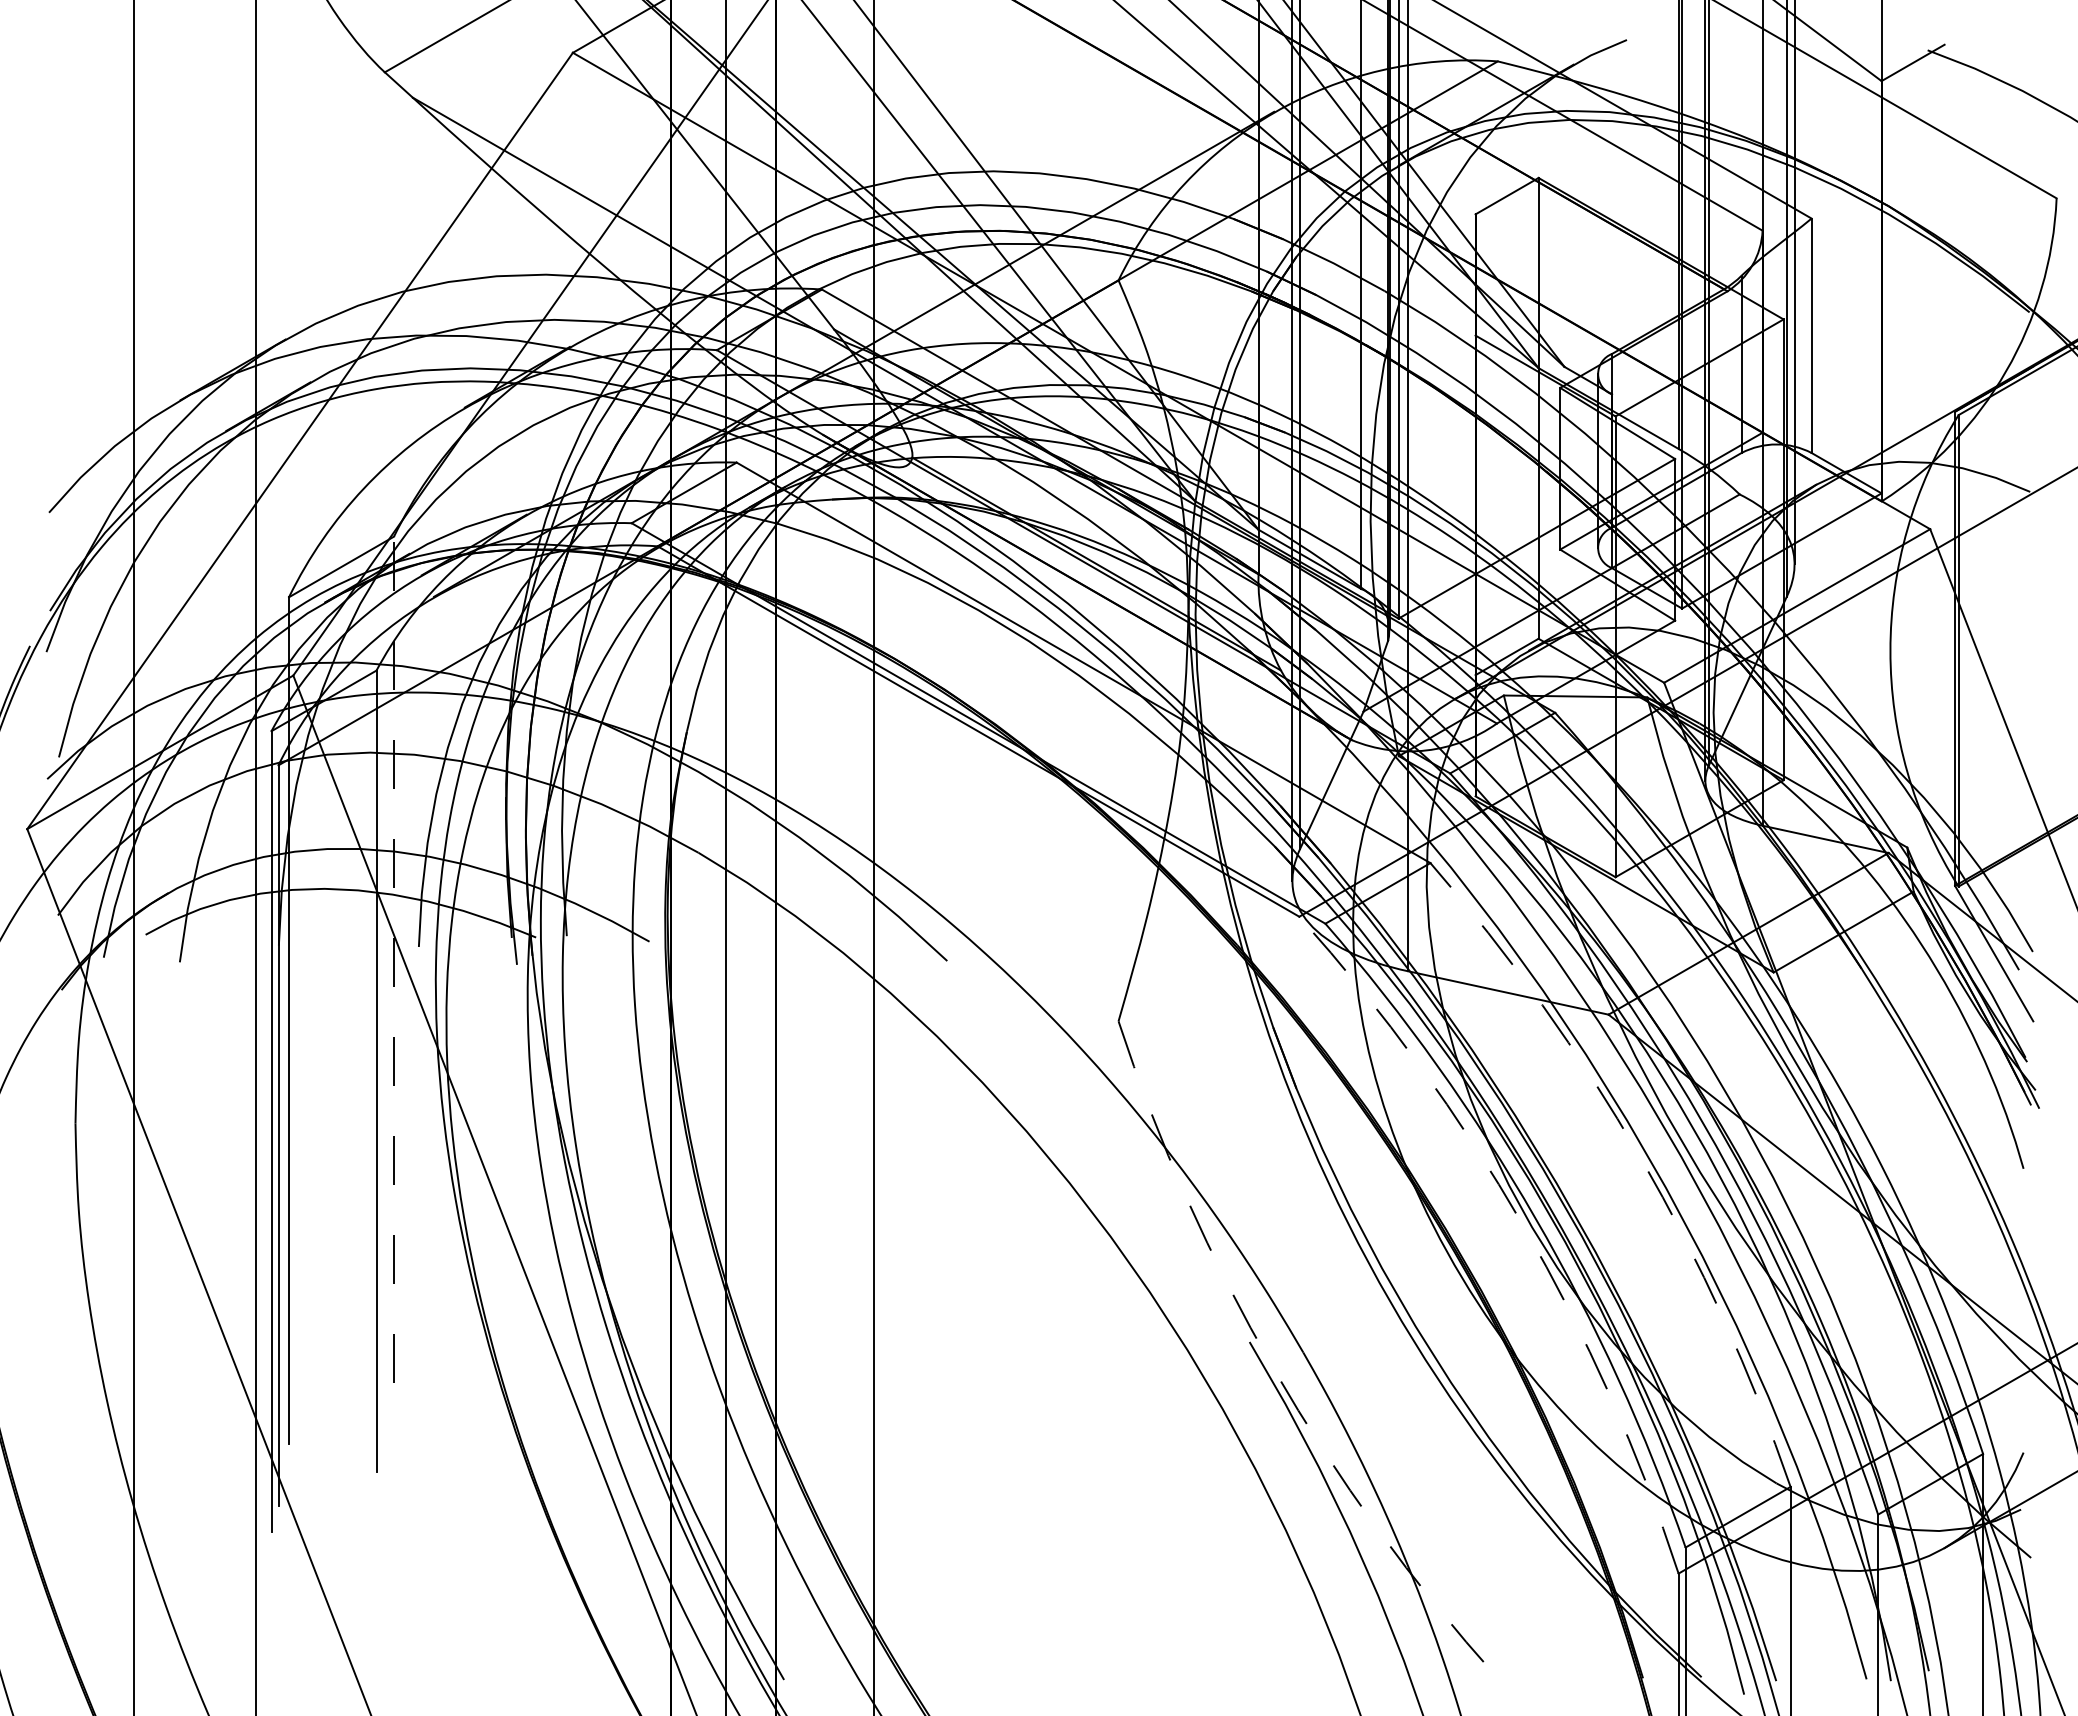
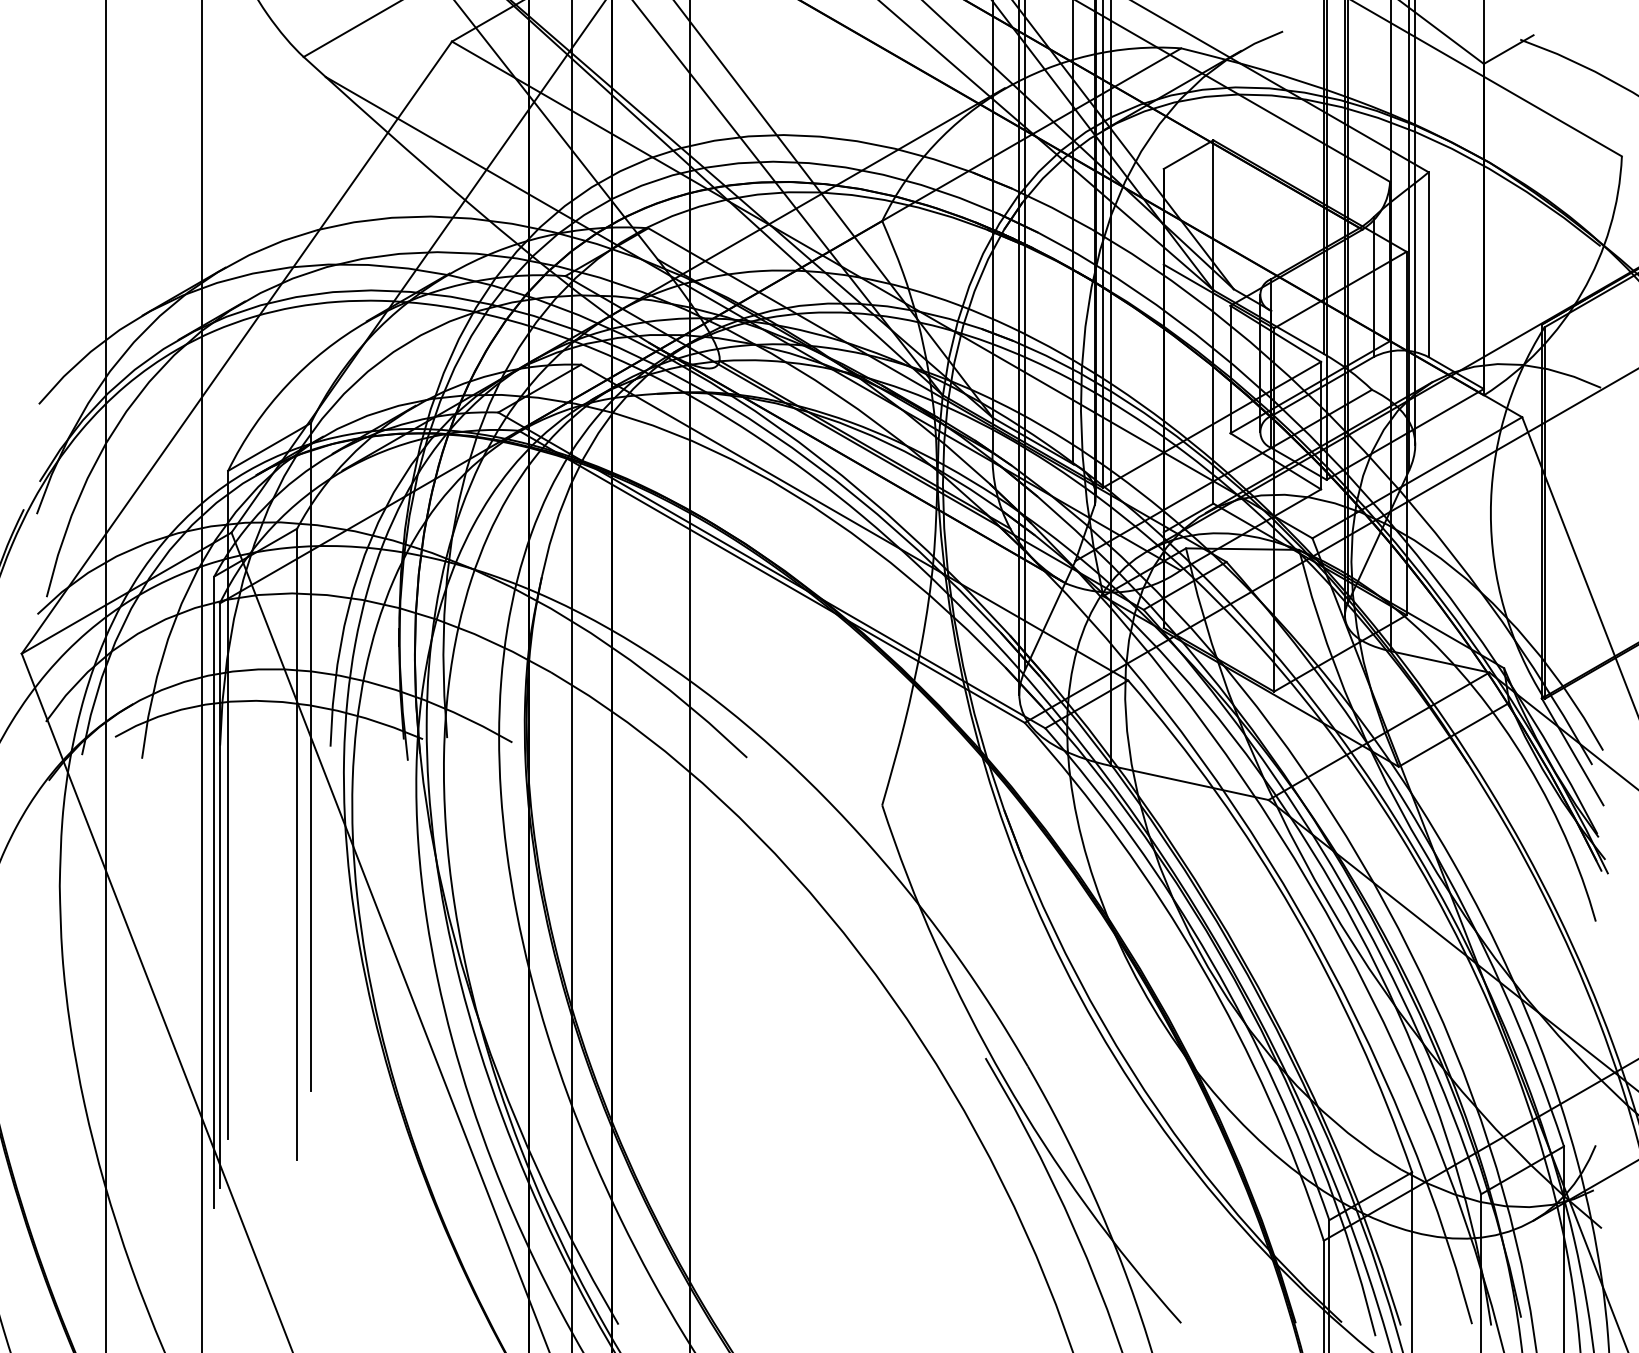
line: (394, 959) -> (311, 756), dashed -> solid
arc: (1640, 1157) -> (1293, 912), dashed -> solid
arc: (1523, 1225) -> (1201, 966), dashed -> solid
arc: (1273, 1369) -> (1004, 1079), dashed -> solid

